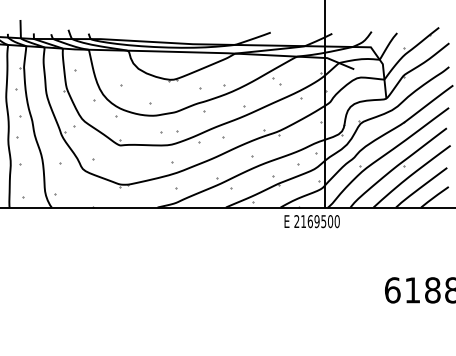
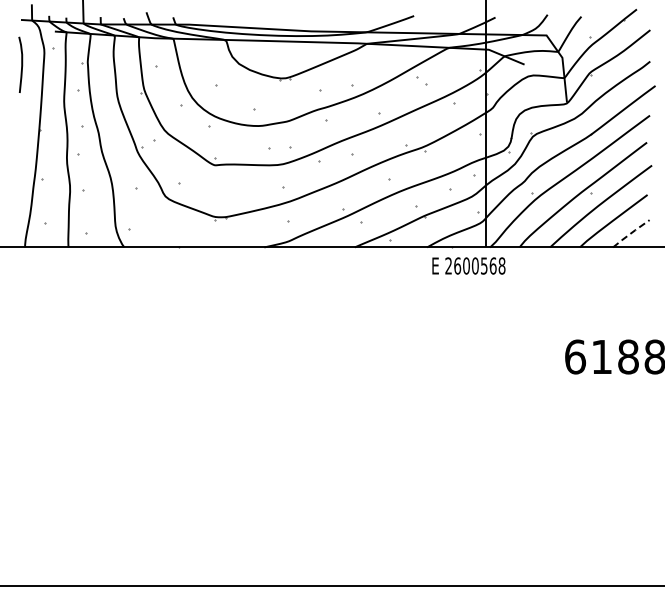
line: (435, 197) -> (631, 233), solid -> dashed
text: (320, 221) -> (479, 265), 2169500 -> 2600568

